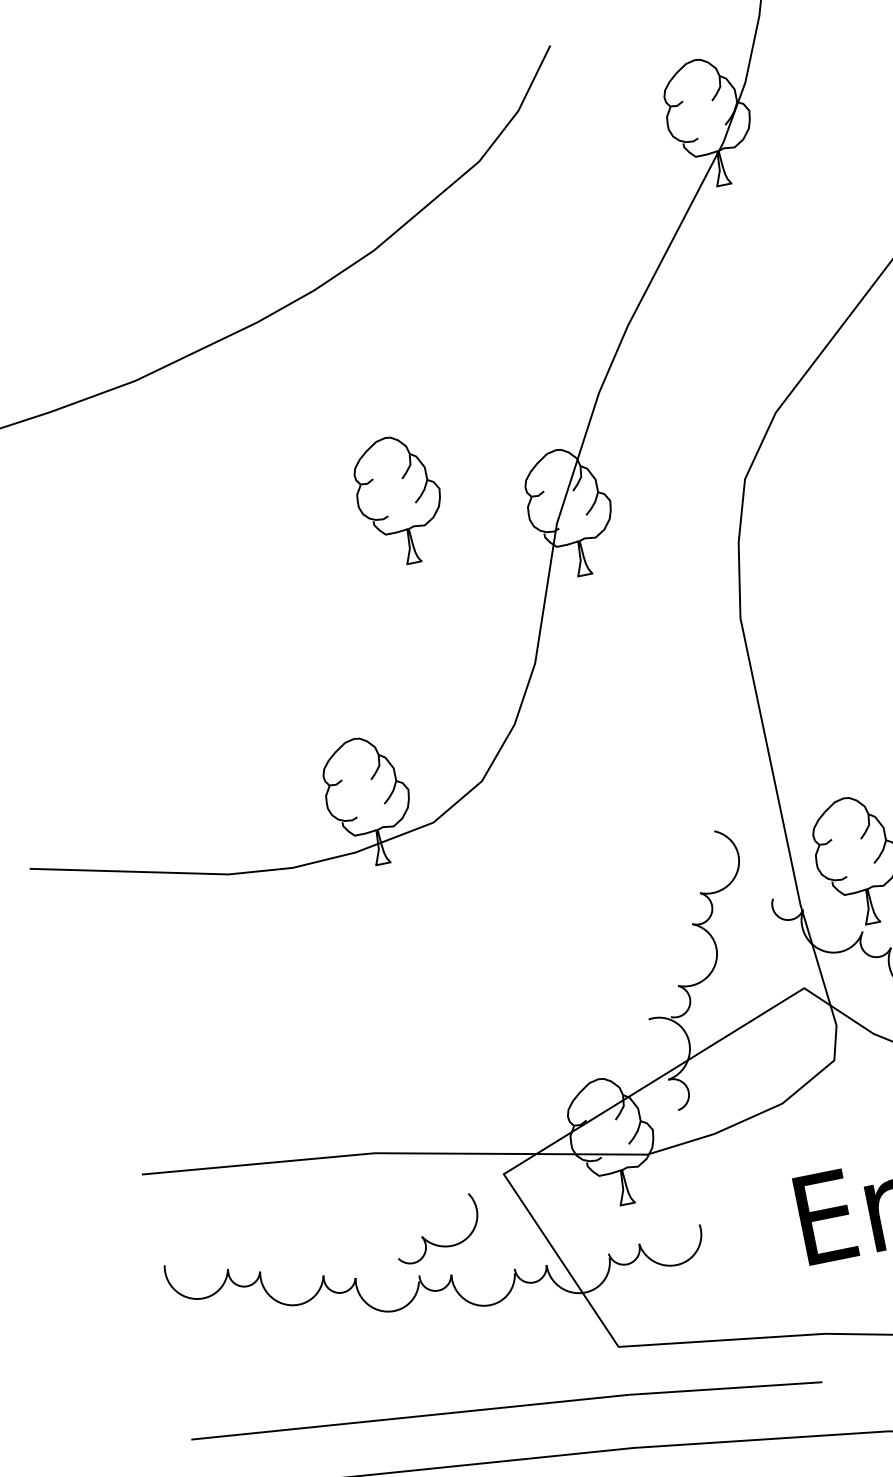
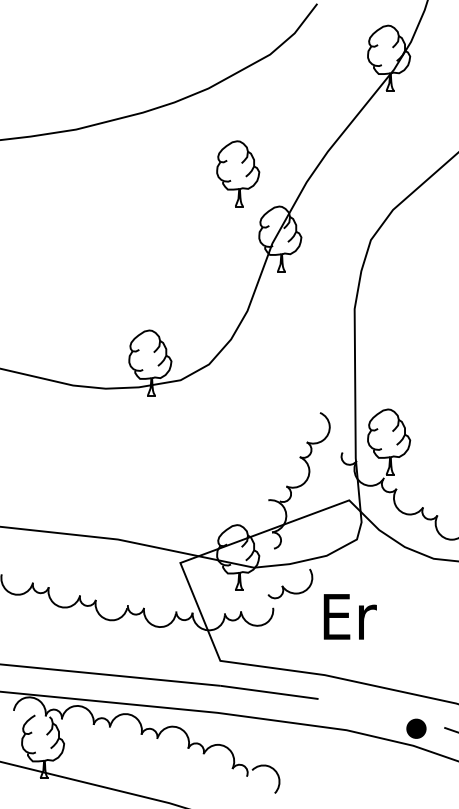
part: (400, 499) -> (238, 173), moved
part: (429, 1240) -> (285, 588), moved

